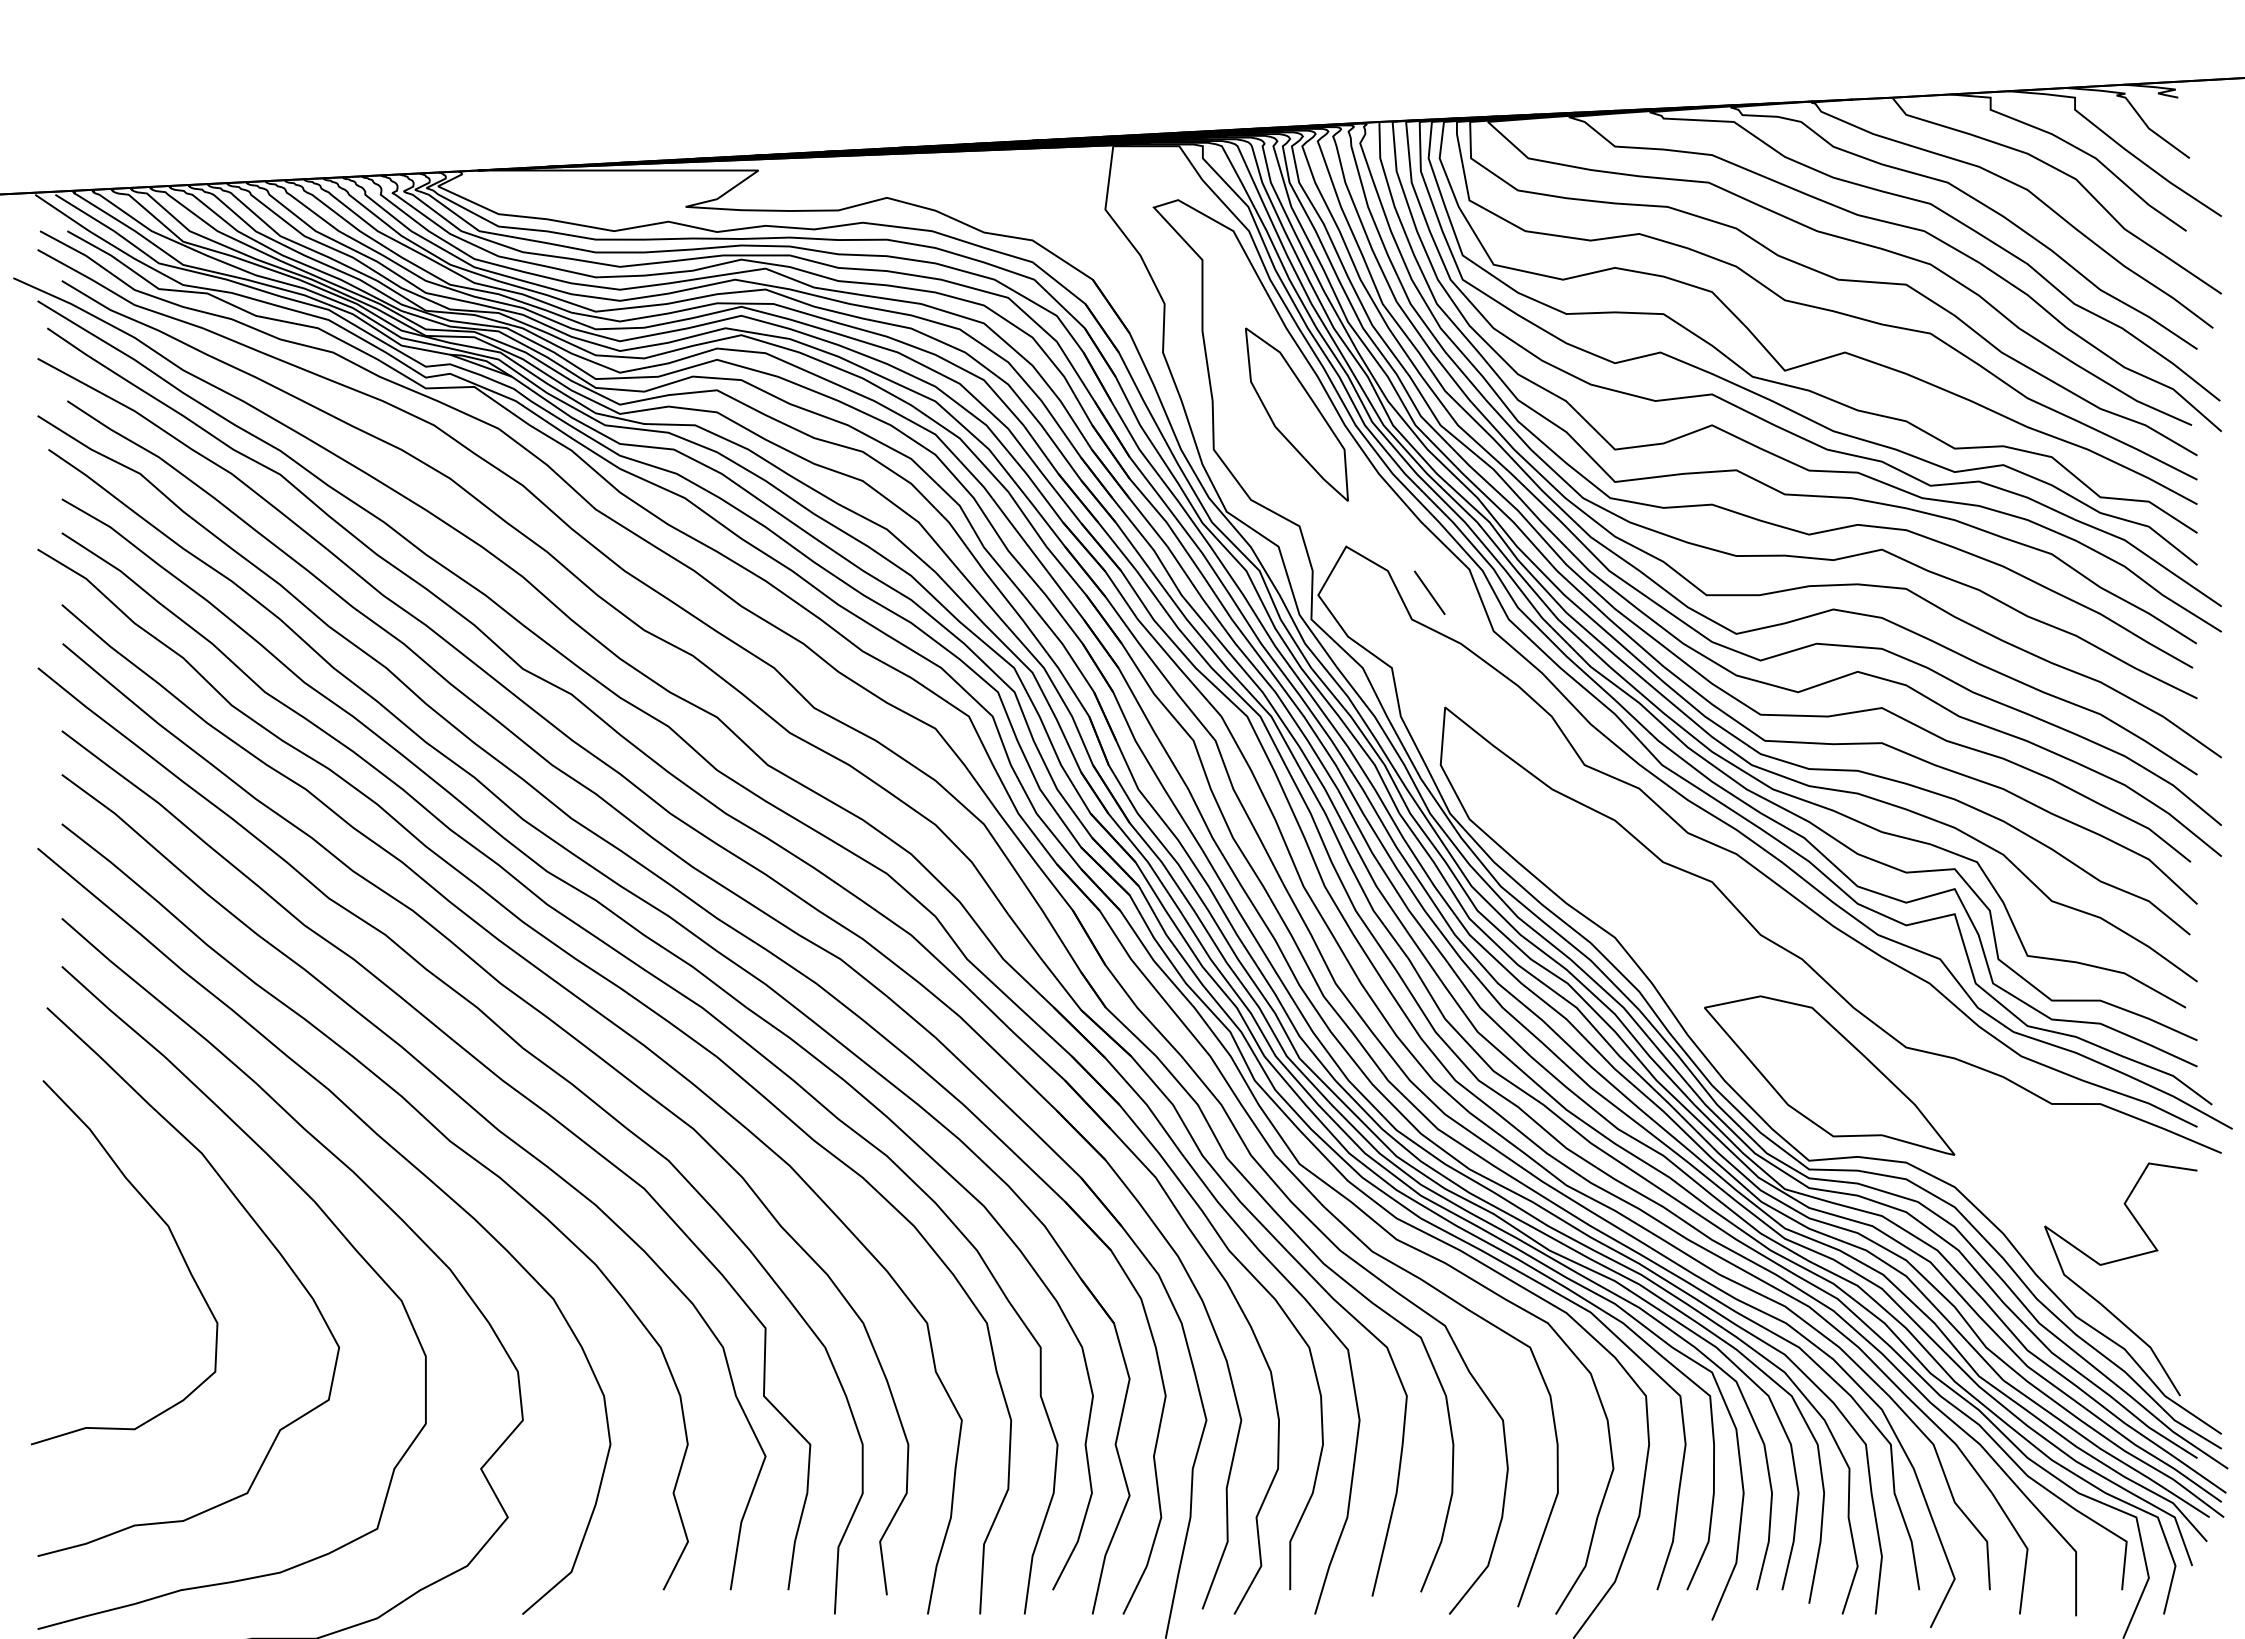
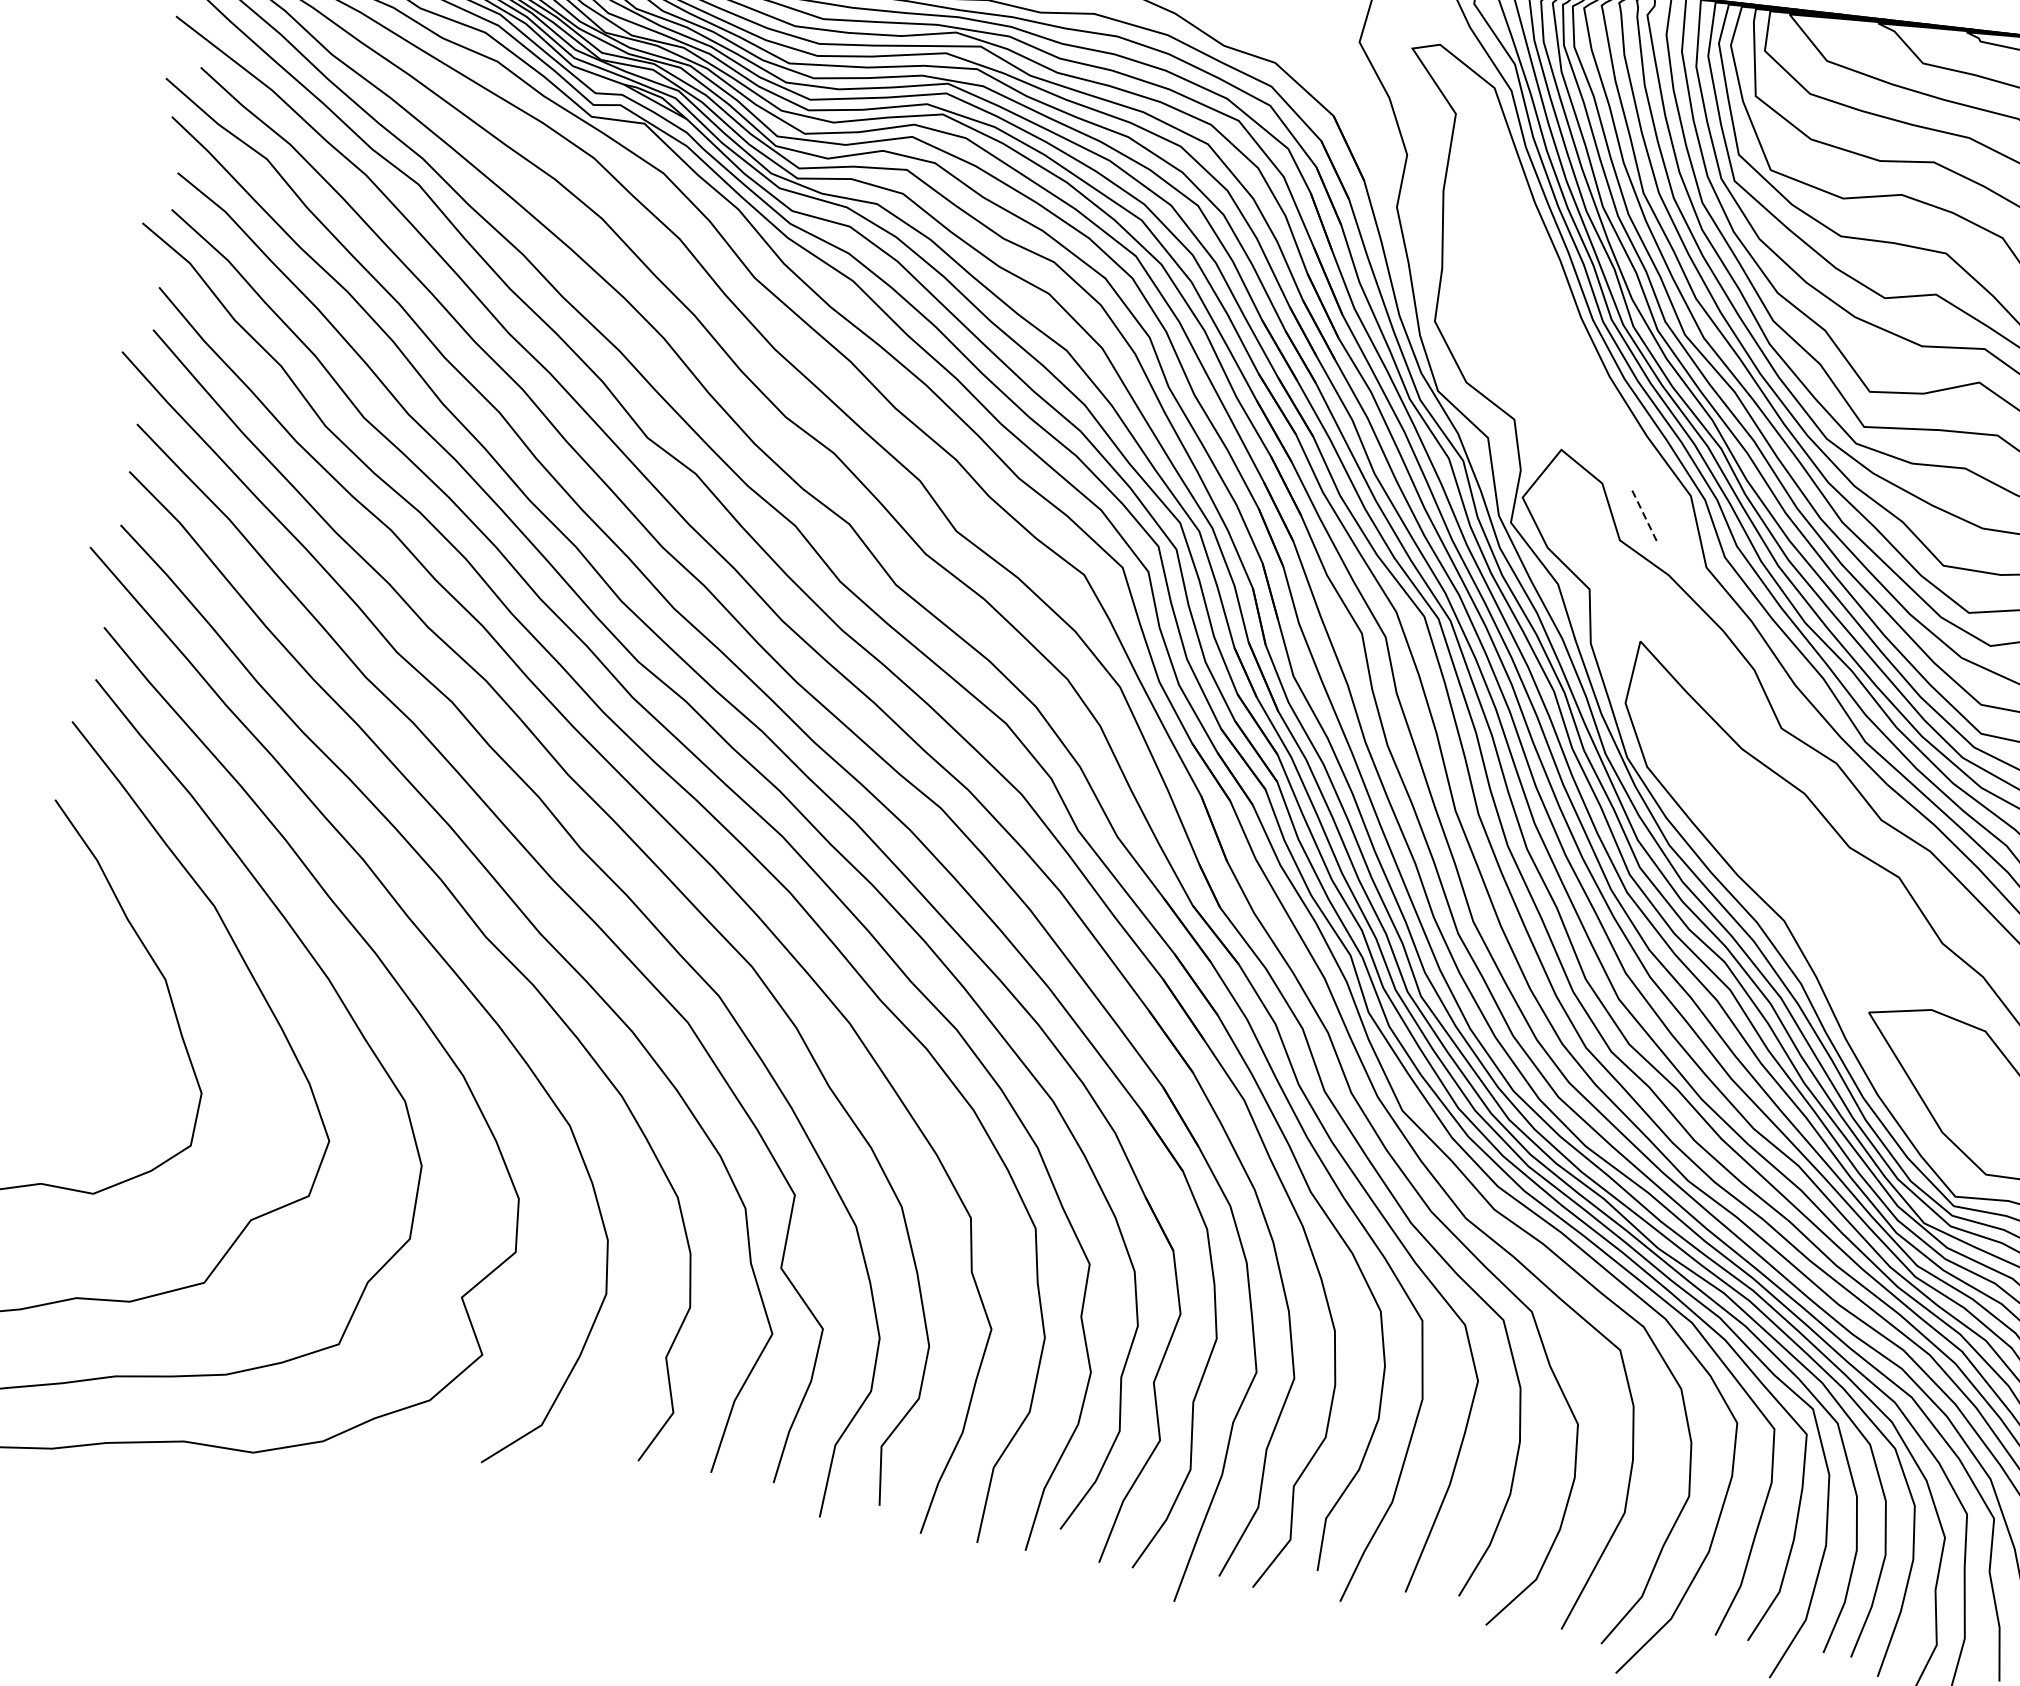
part: (1296, 414) -> (1530, 297), removed
line: (1429, 592) -> (1643, 514), solid -> dashed

